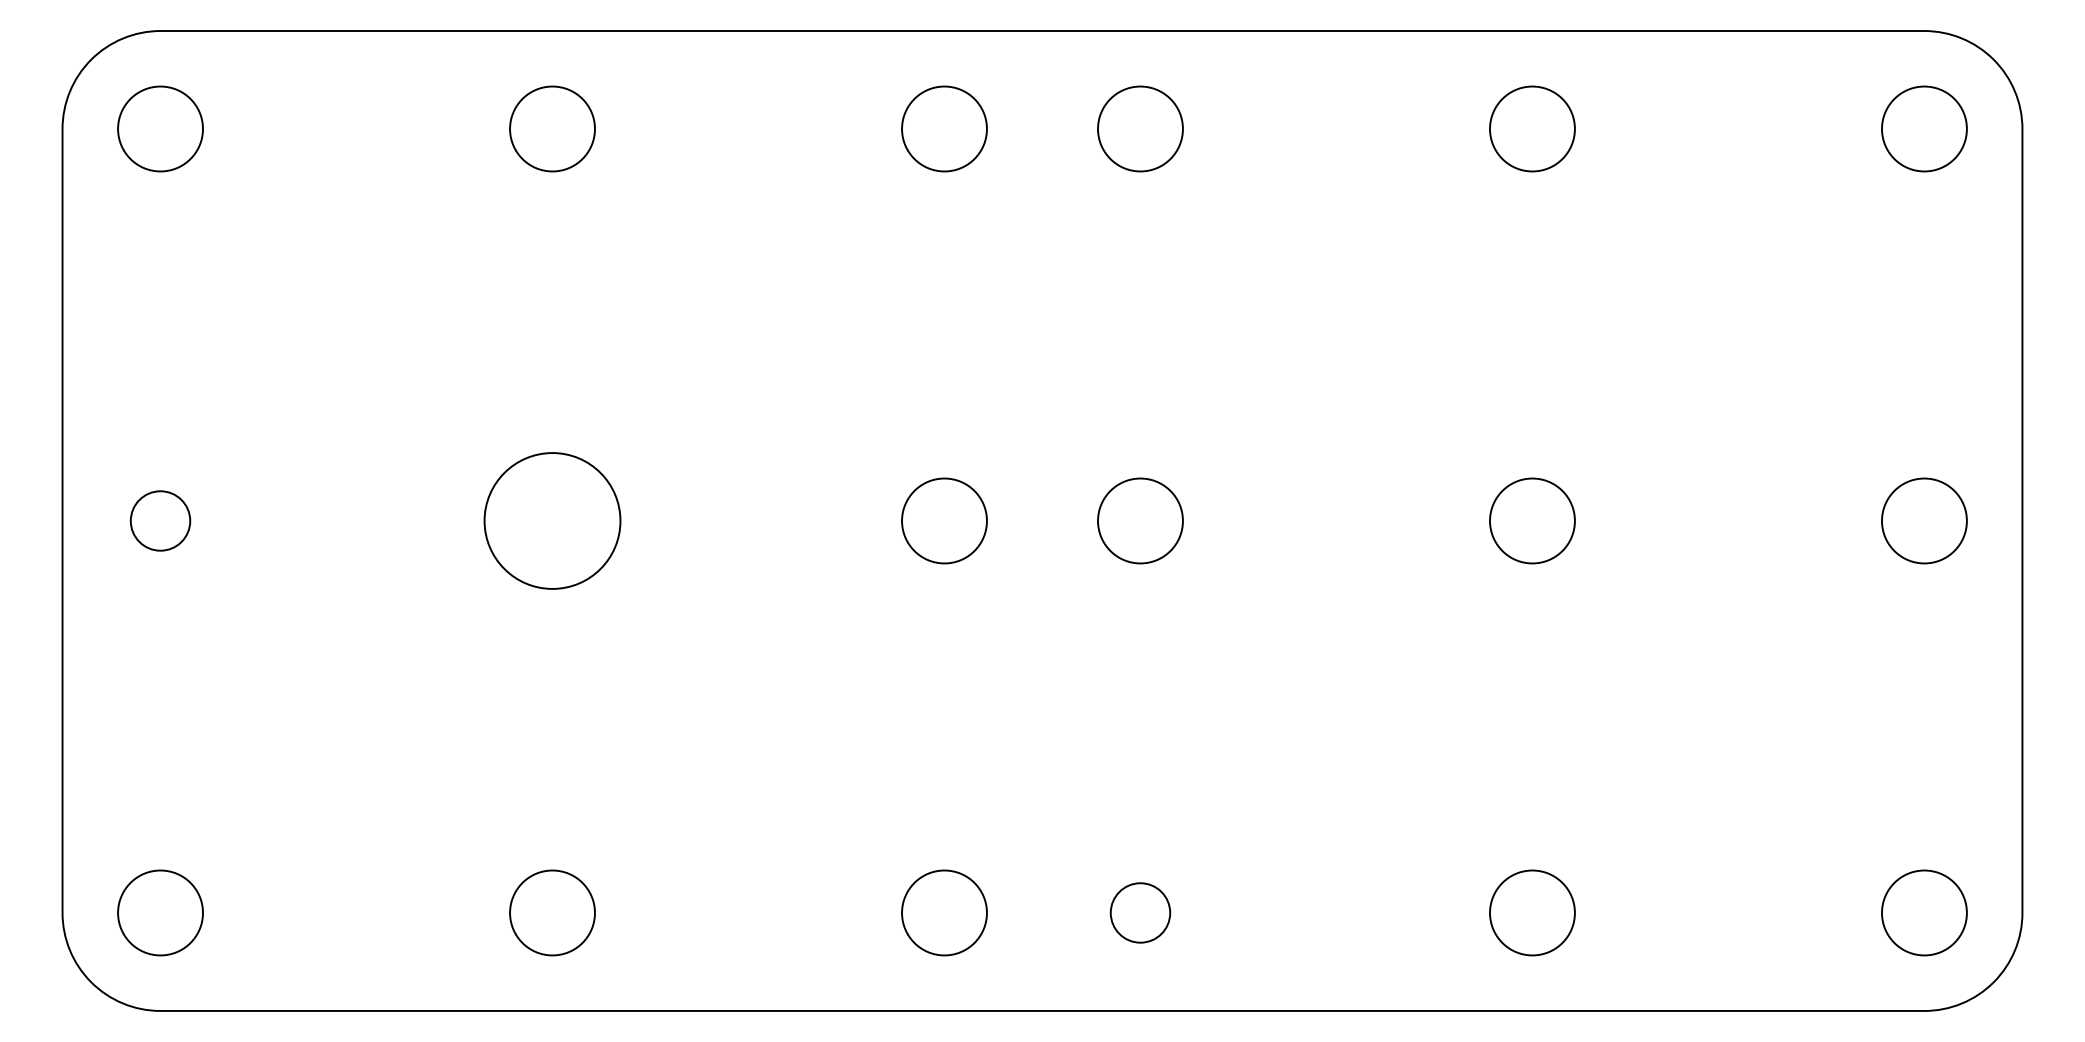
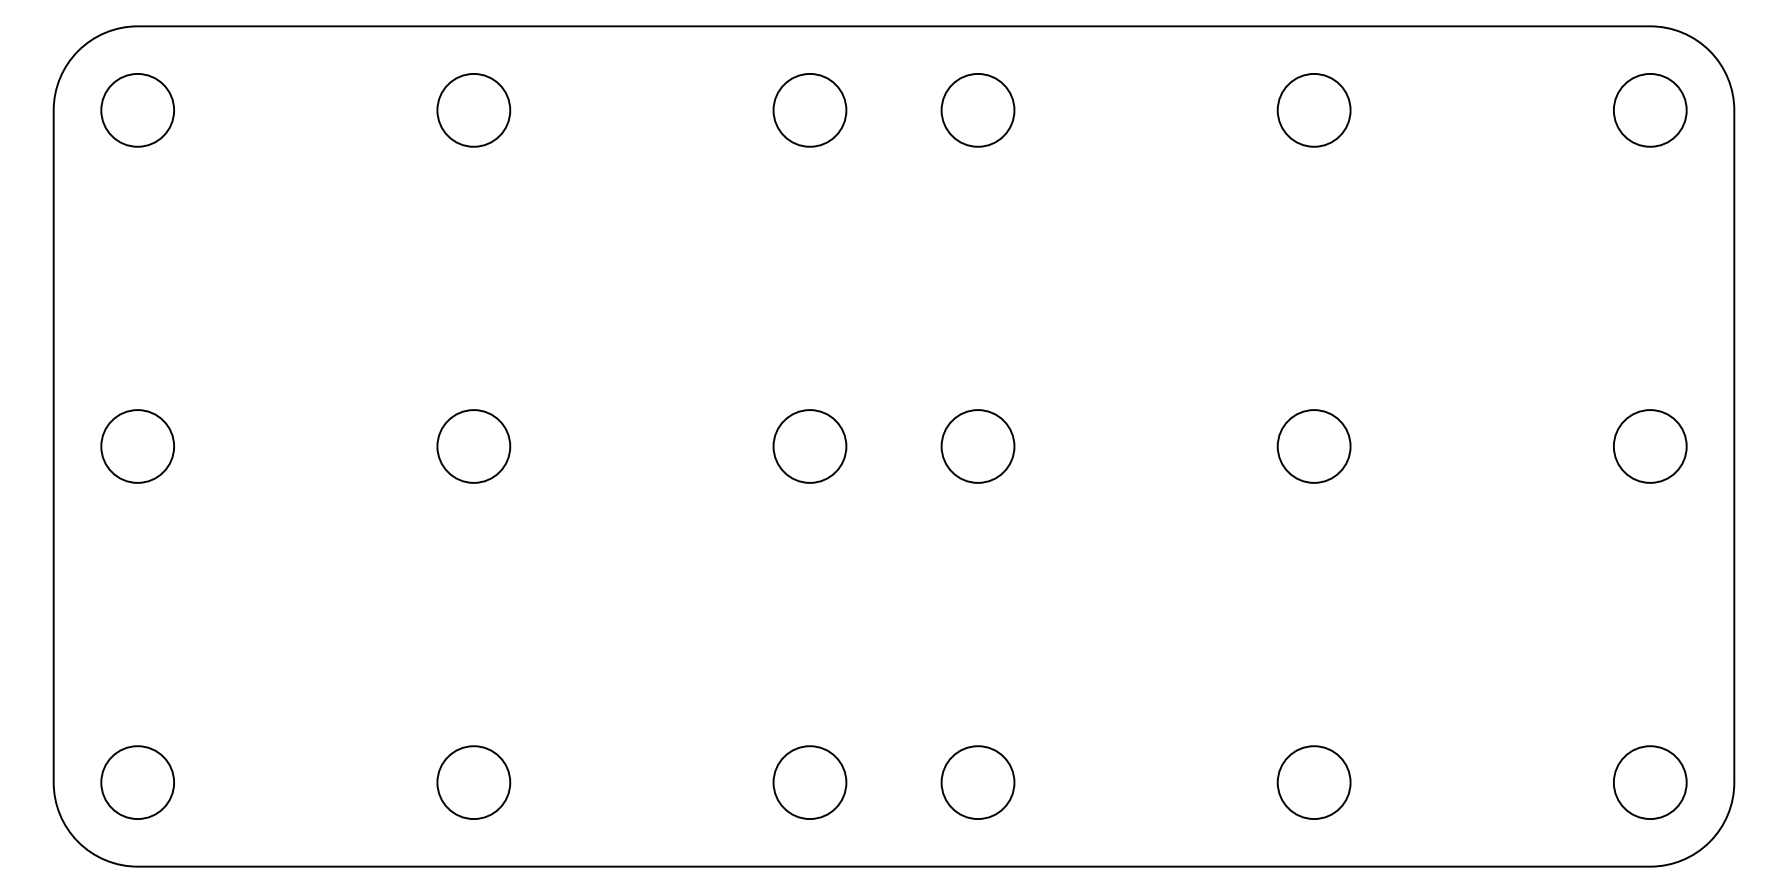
circle: (160, 520) -> (137, 446), size x1.43
circle: (552, 520) -> (473, 446), size x0.62
circle: (1140, 912) -> (978, 782), size x1.43

